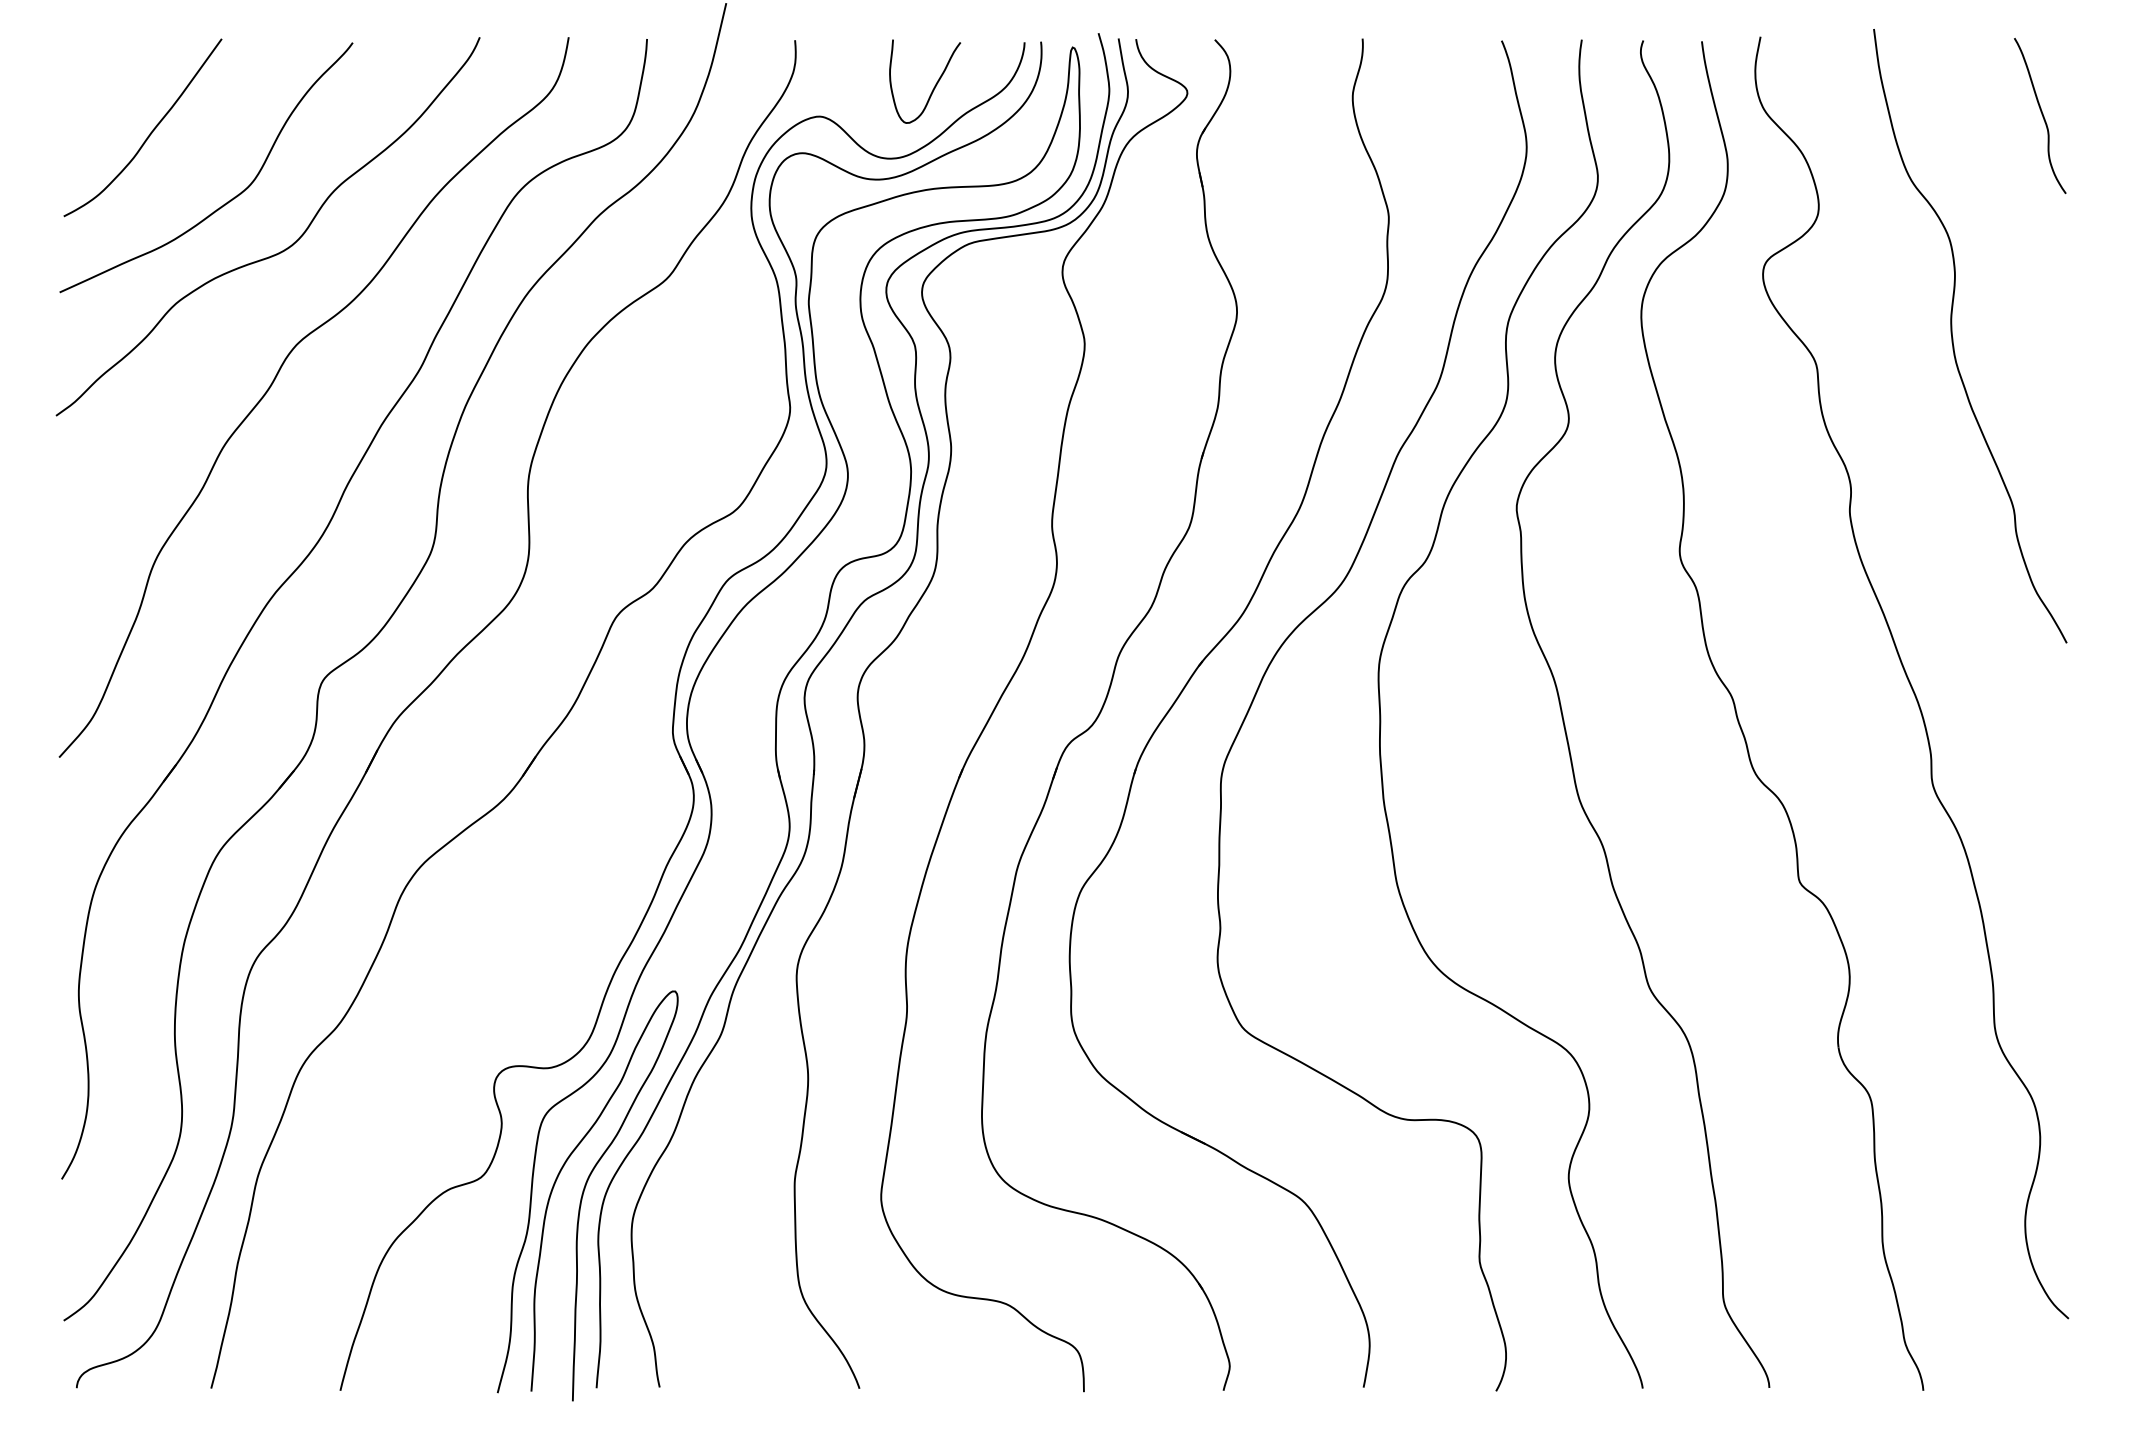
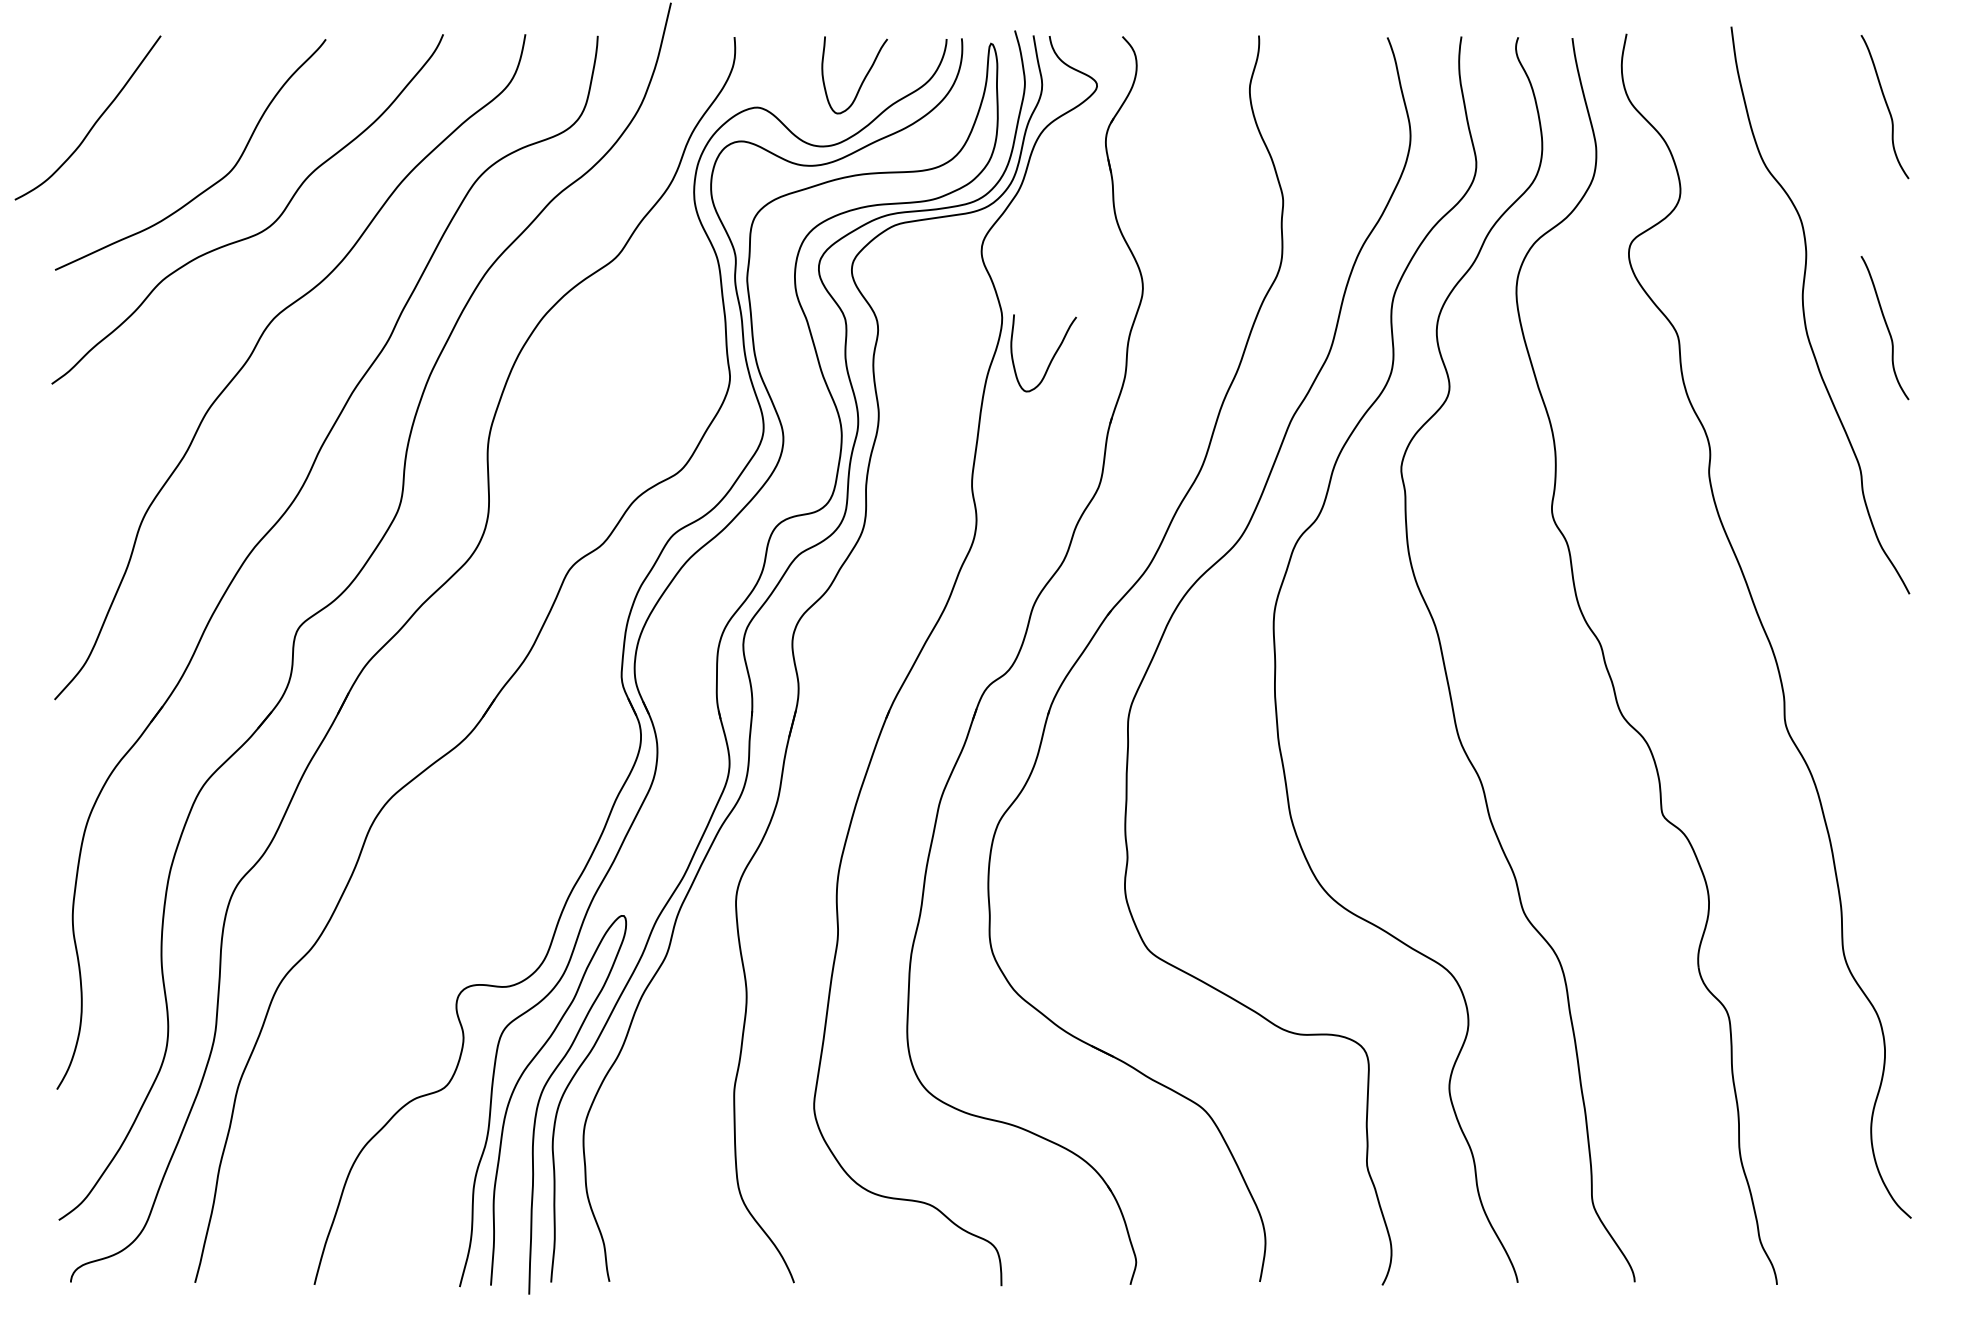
curve: (149, 132) -> (94, 122), moved
curve: (2041, 354) -> (1886, 327), added
curve: (1138, 388) -> (1051, 358), added

